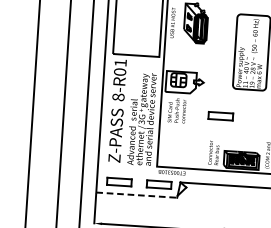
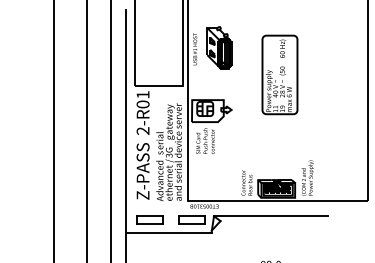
text: (117, 96) -> (142, 130), 8-R01 -> 2-R01
part: (220, 115) -> (251, 143), removed
line: (136, 195) -> (168, 232), dashed -> solid

